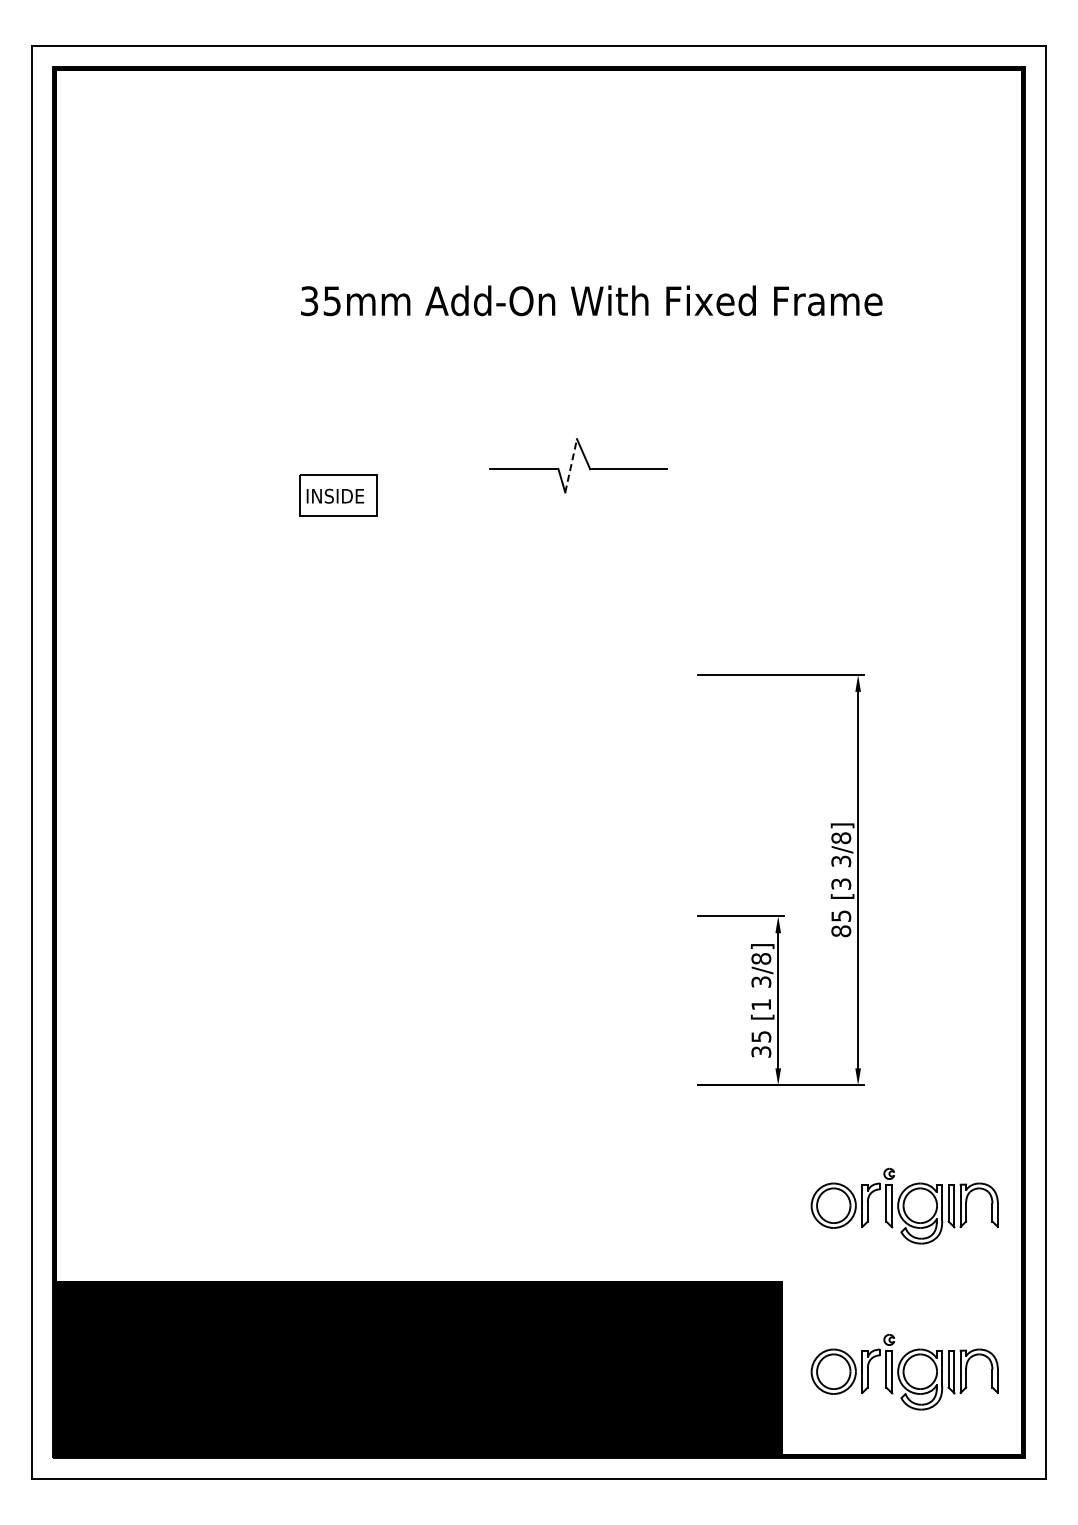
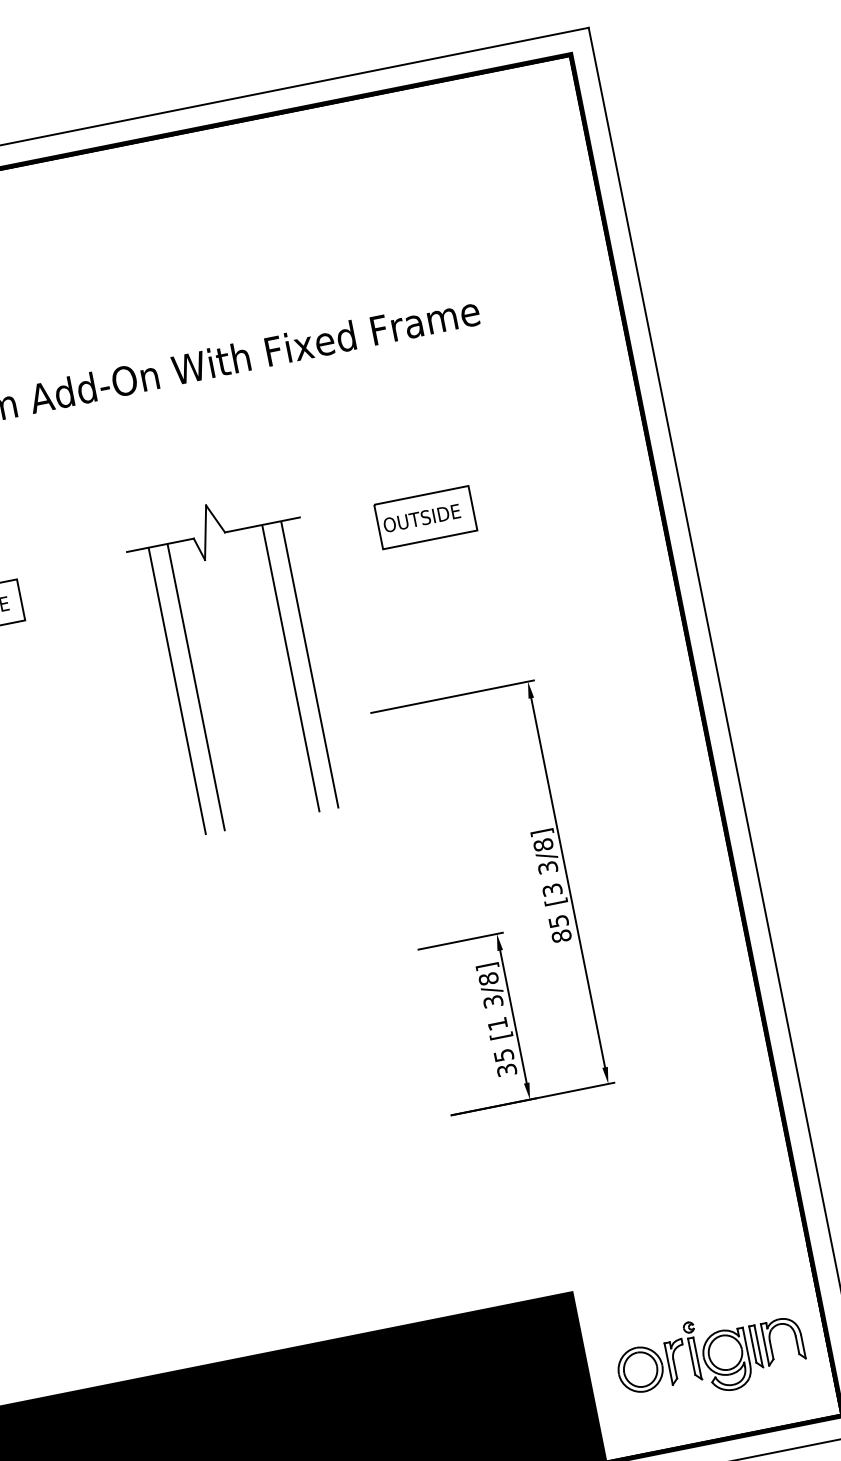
line: (571, 465) -> (205, 532), dashed -> solid
part: (789, 493) -> (425, 517), added
line: (512, 615) -> (177, 691), added
line: (531, 615) -> (196, 687), added
line: (628, 615) -> (291, 668), added
line: (647, 615) -> (309, 664), added
part: (904, 1206) -> (677, 1193), removed

